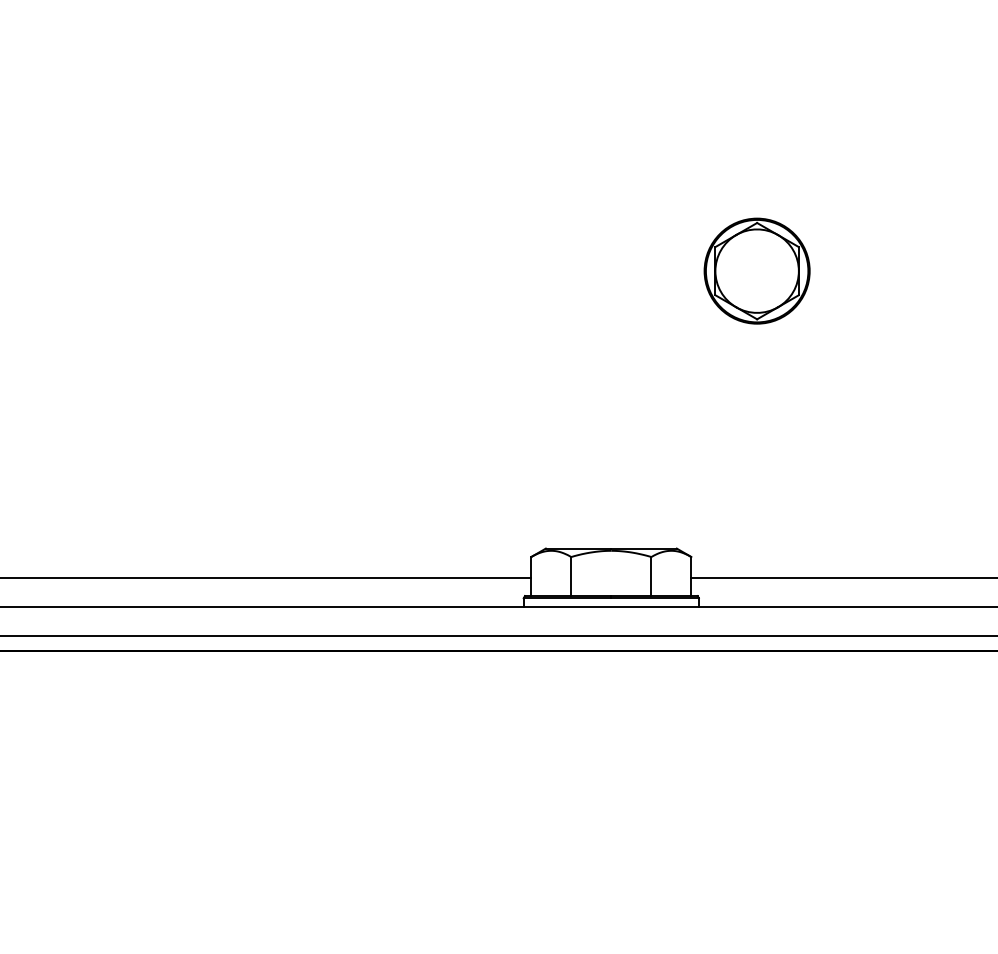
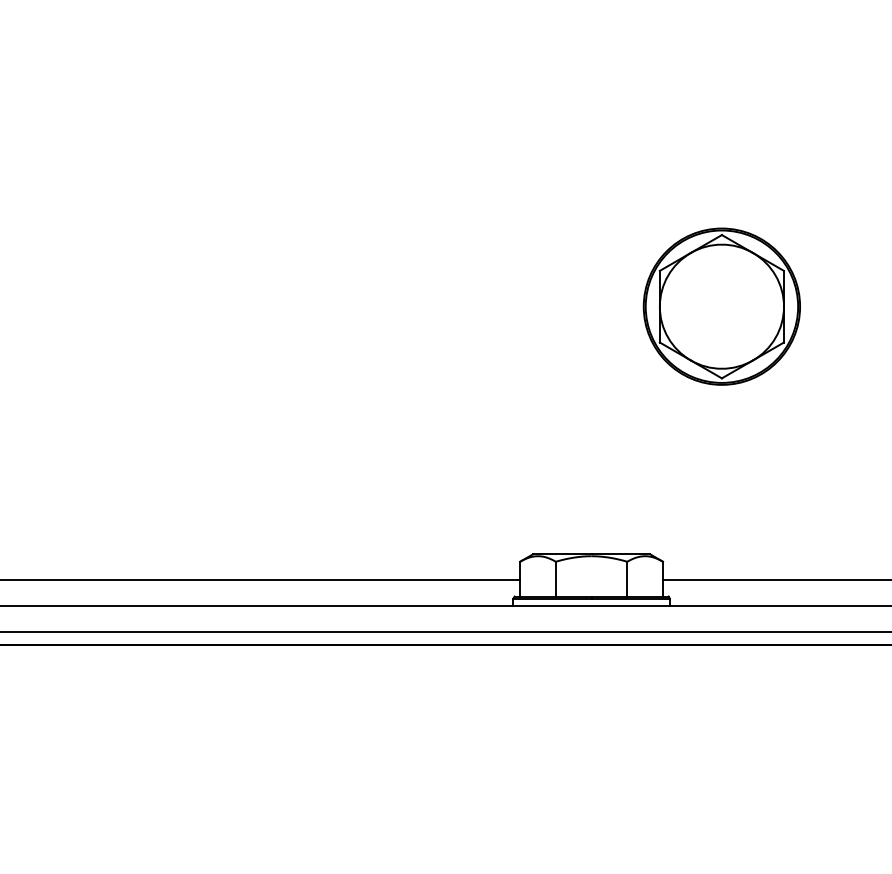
part: (756, 271) -> (721, 306), size x1.67

